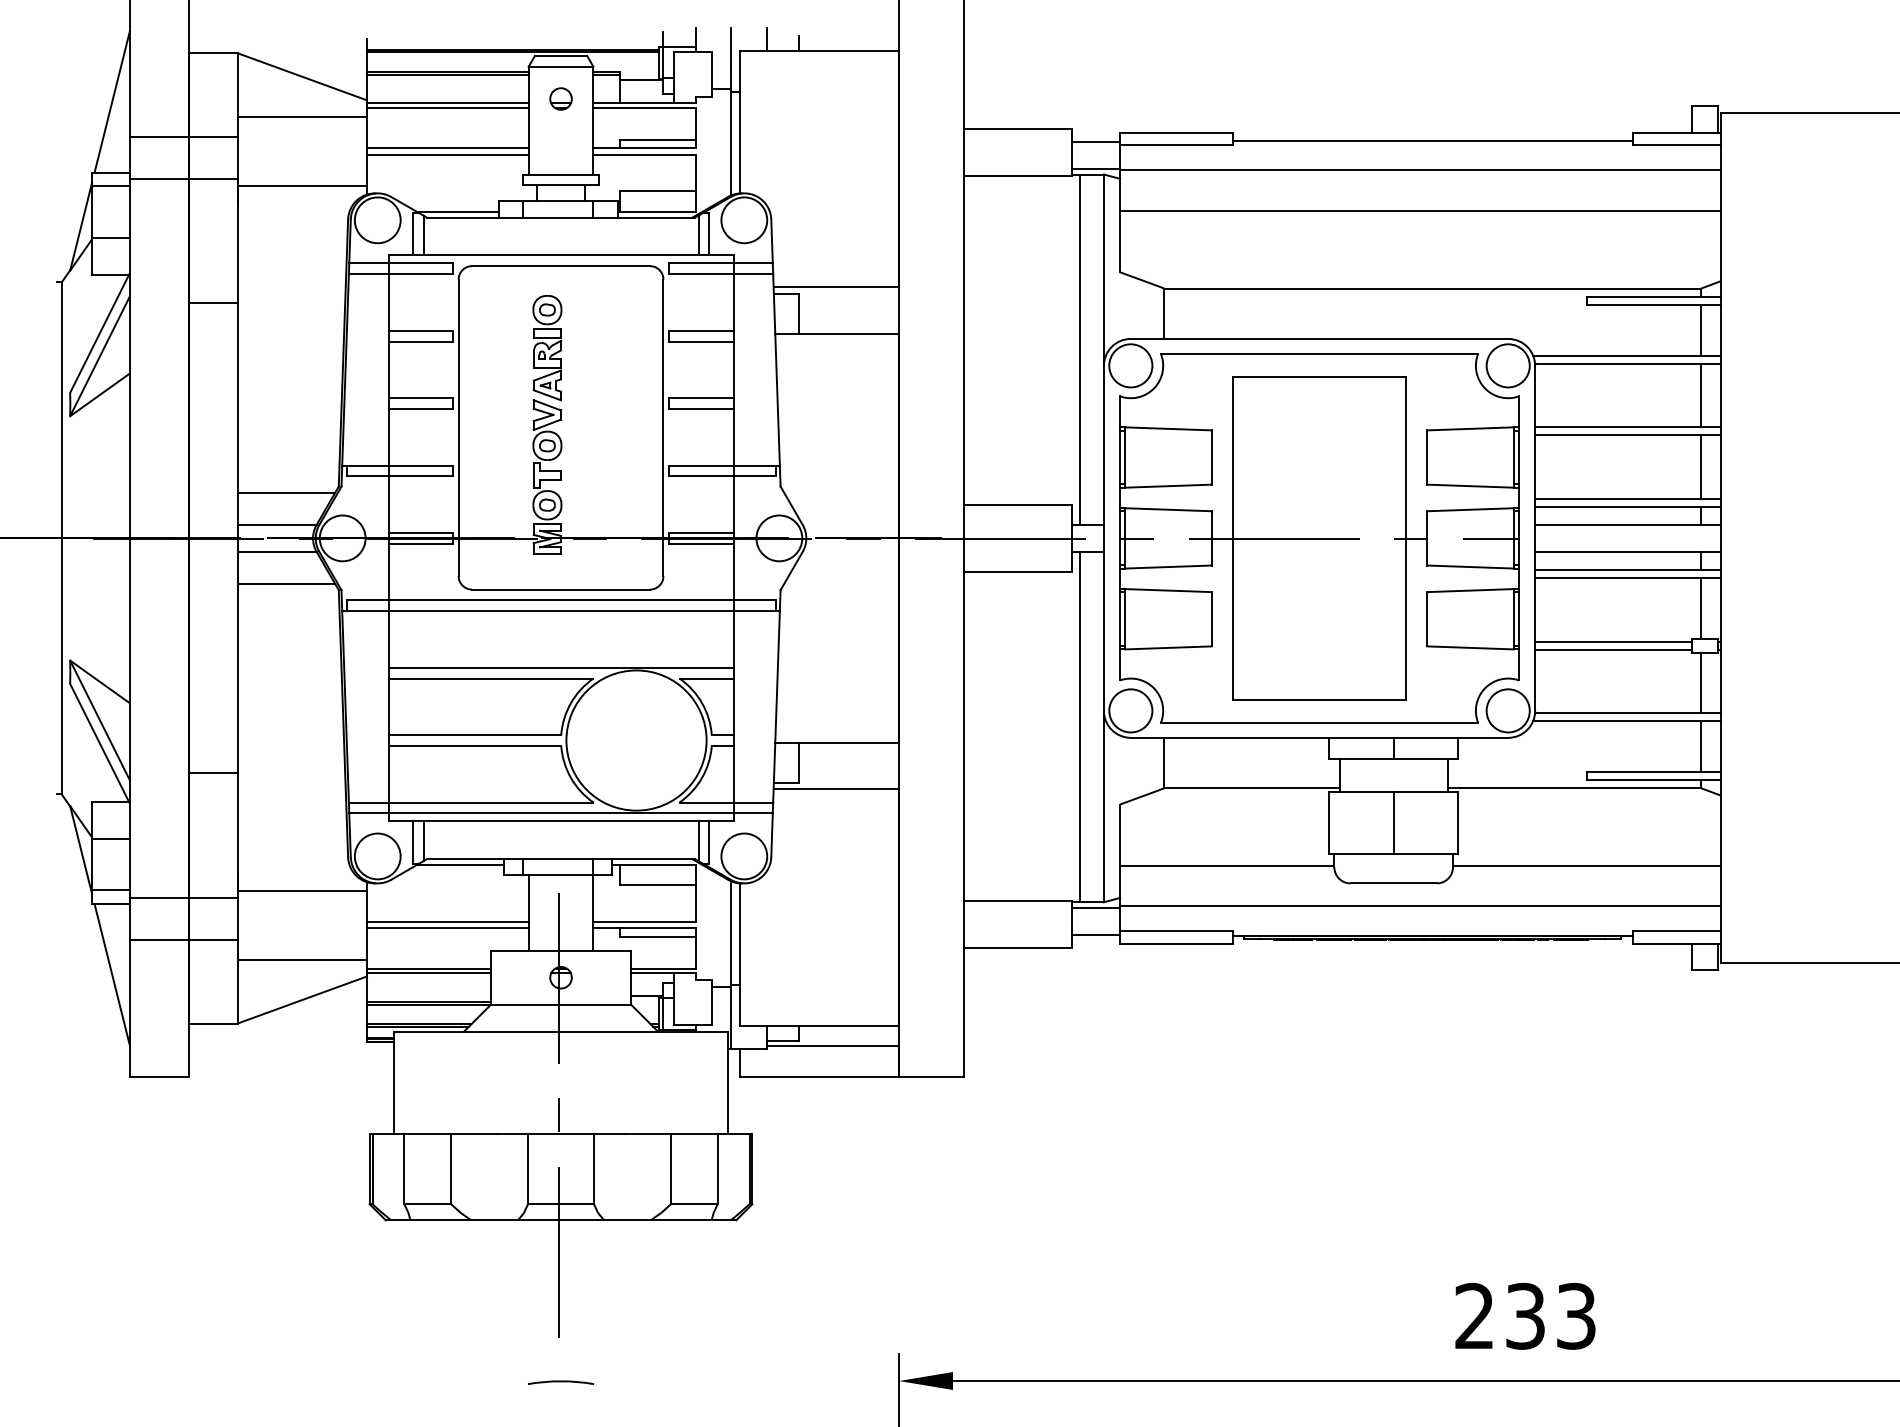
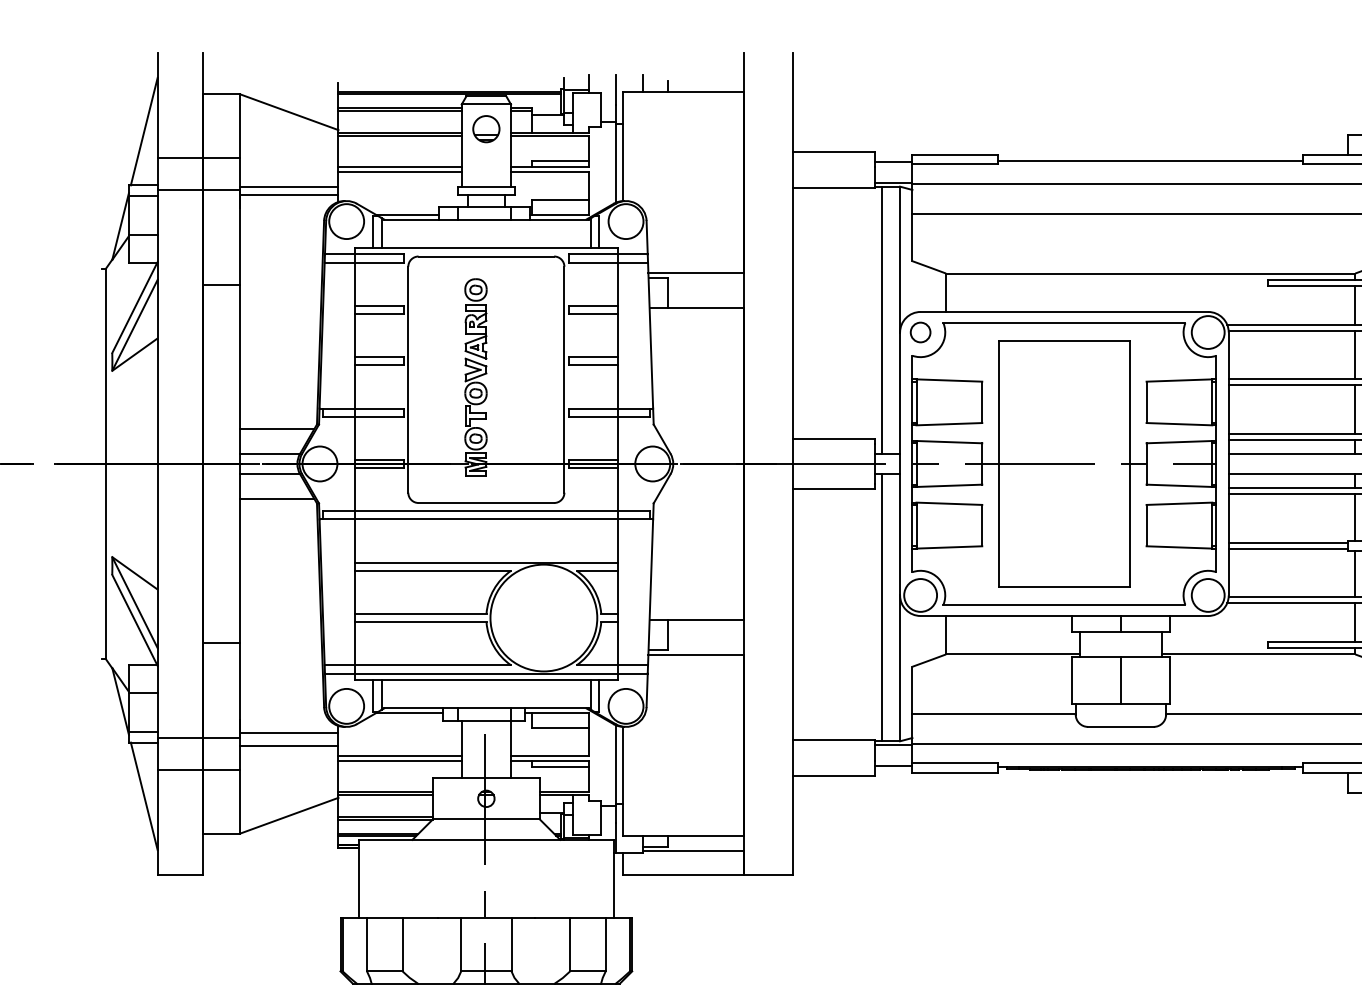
part: (560, 98) -> (485, 128), size x1.6
line: (301, 117) -> (288, 187), moved
circle: (1130, 365) -> (920, 332), size x0.6
line: (301, 959) -> (288, 746), moved

